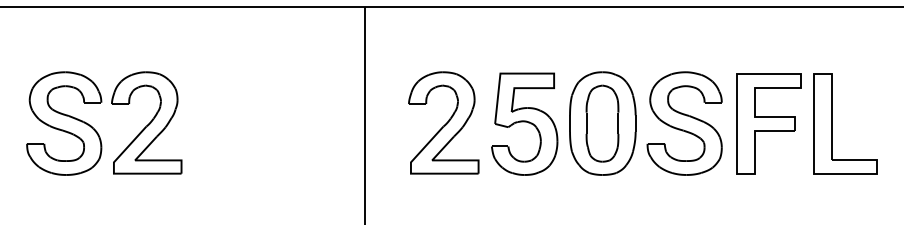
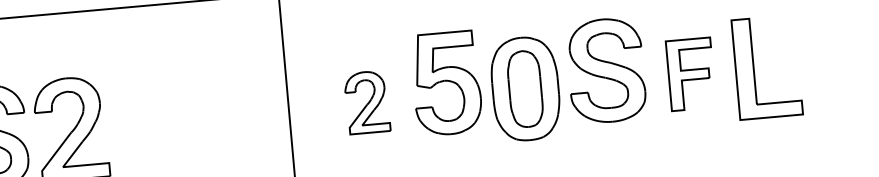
part: (443, 122) -> (366, 102), size x0.6
part: (524, 123) -> (446, 82), moved
part: (684, 123) -> (605, 70), moved
part: (768, 123) -> (690, 74), size x0.7

